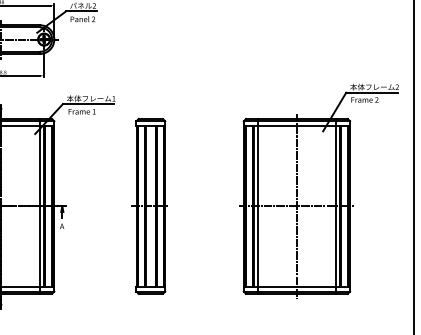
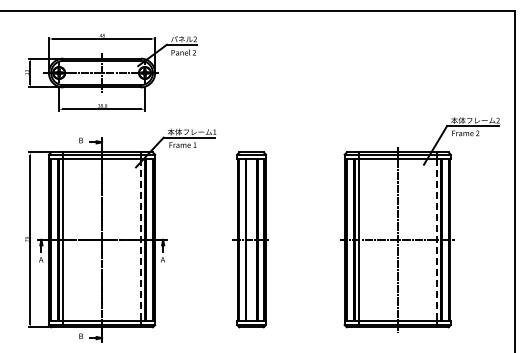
line: (39, 206) -> (140, 239), solid -> dashed
line: (335, 206) -> (436, 239), solid -> dashed

